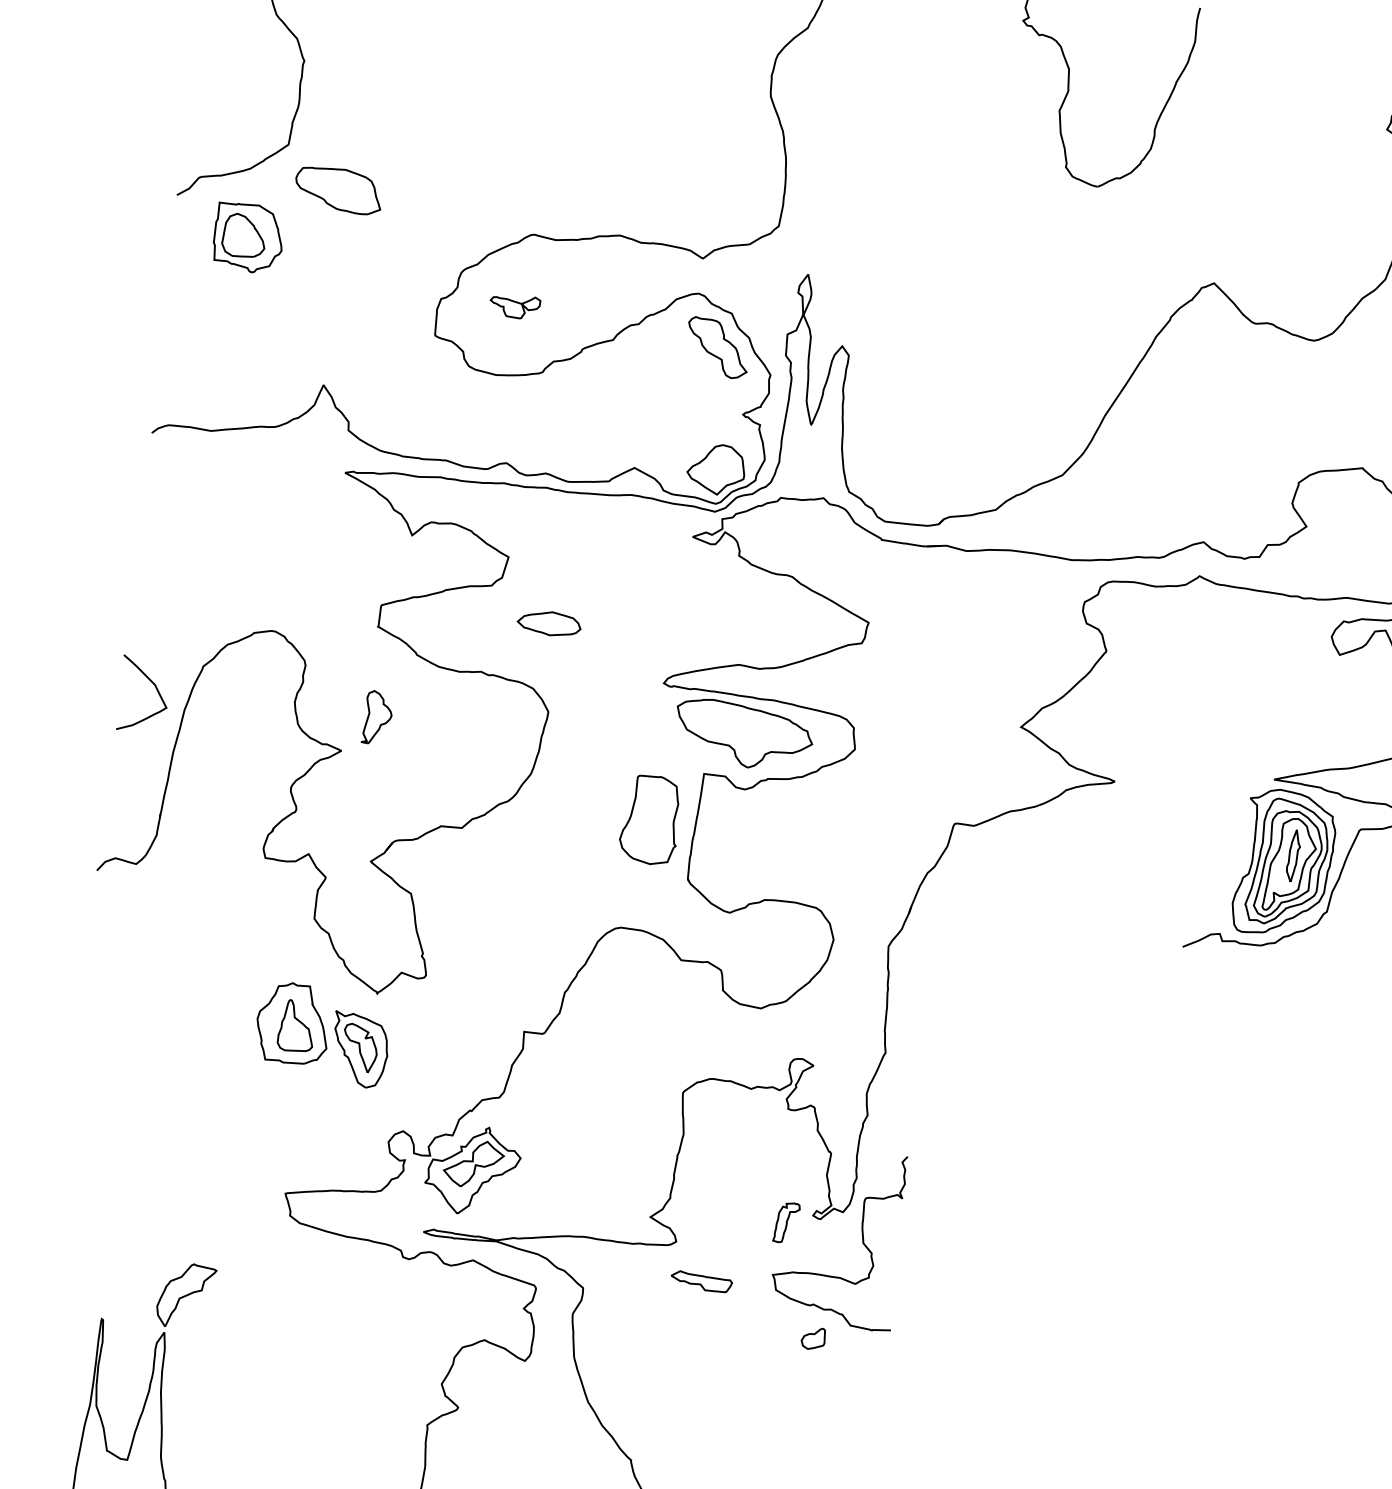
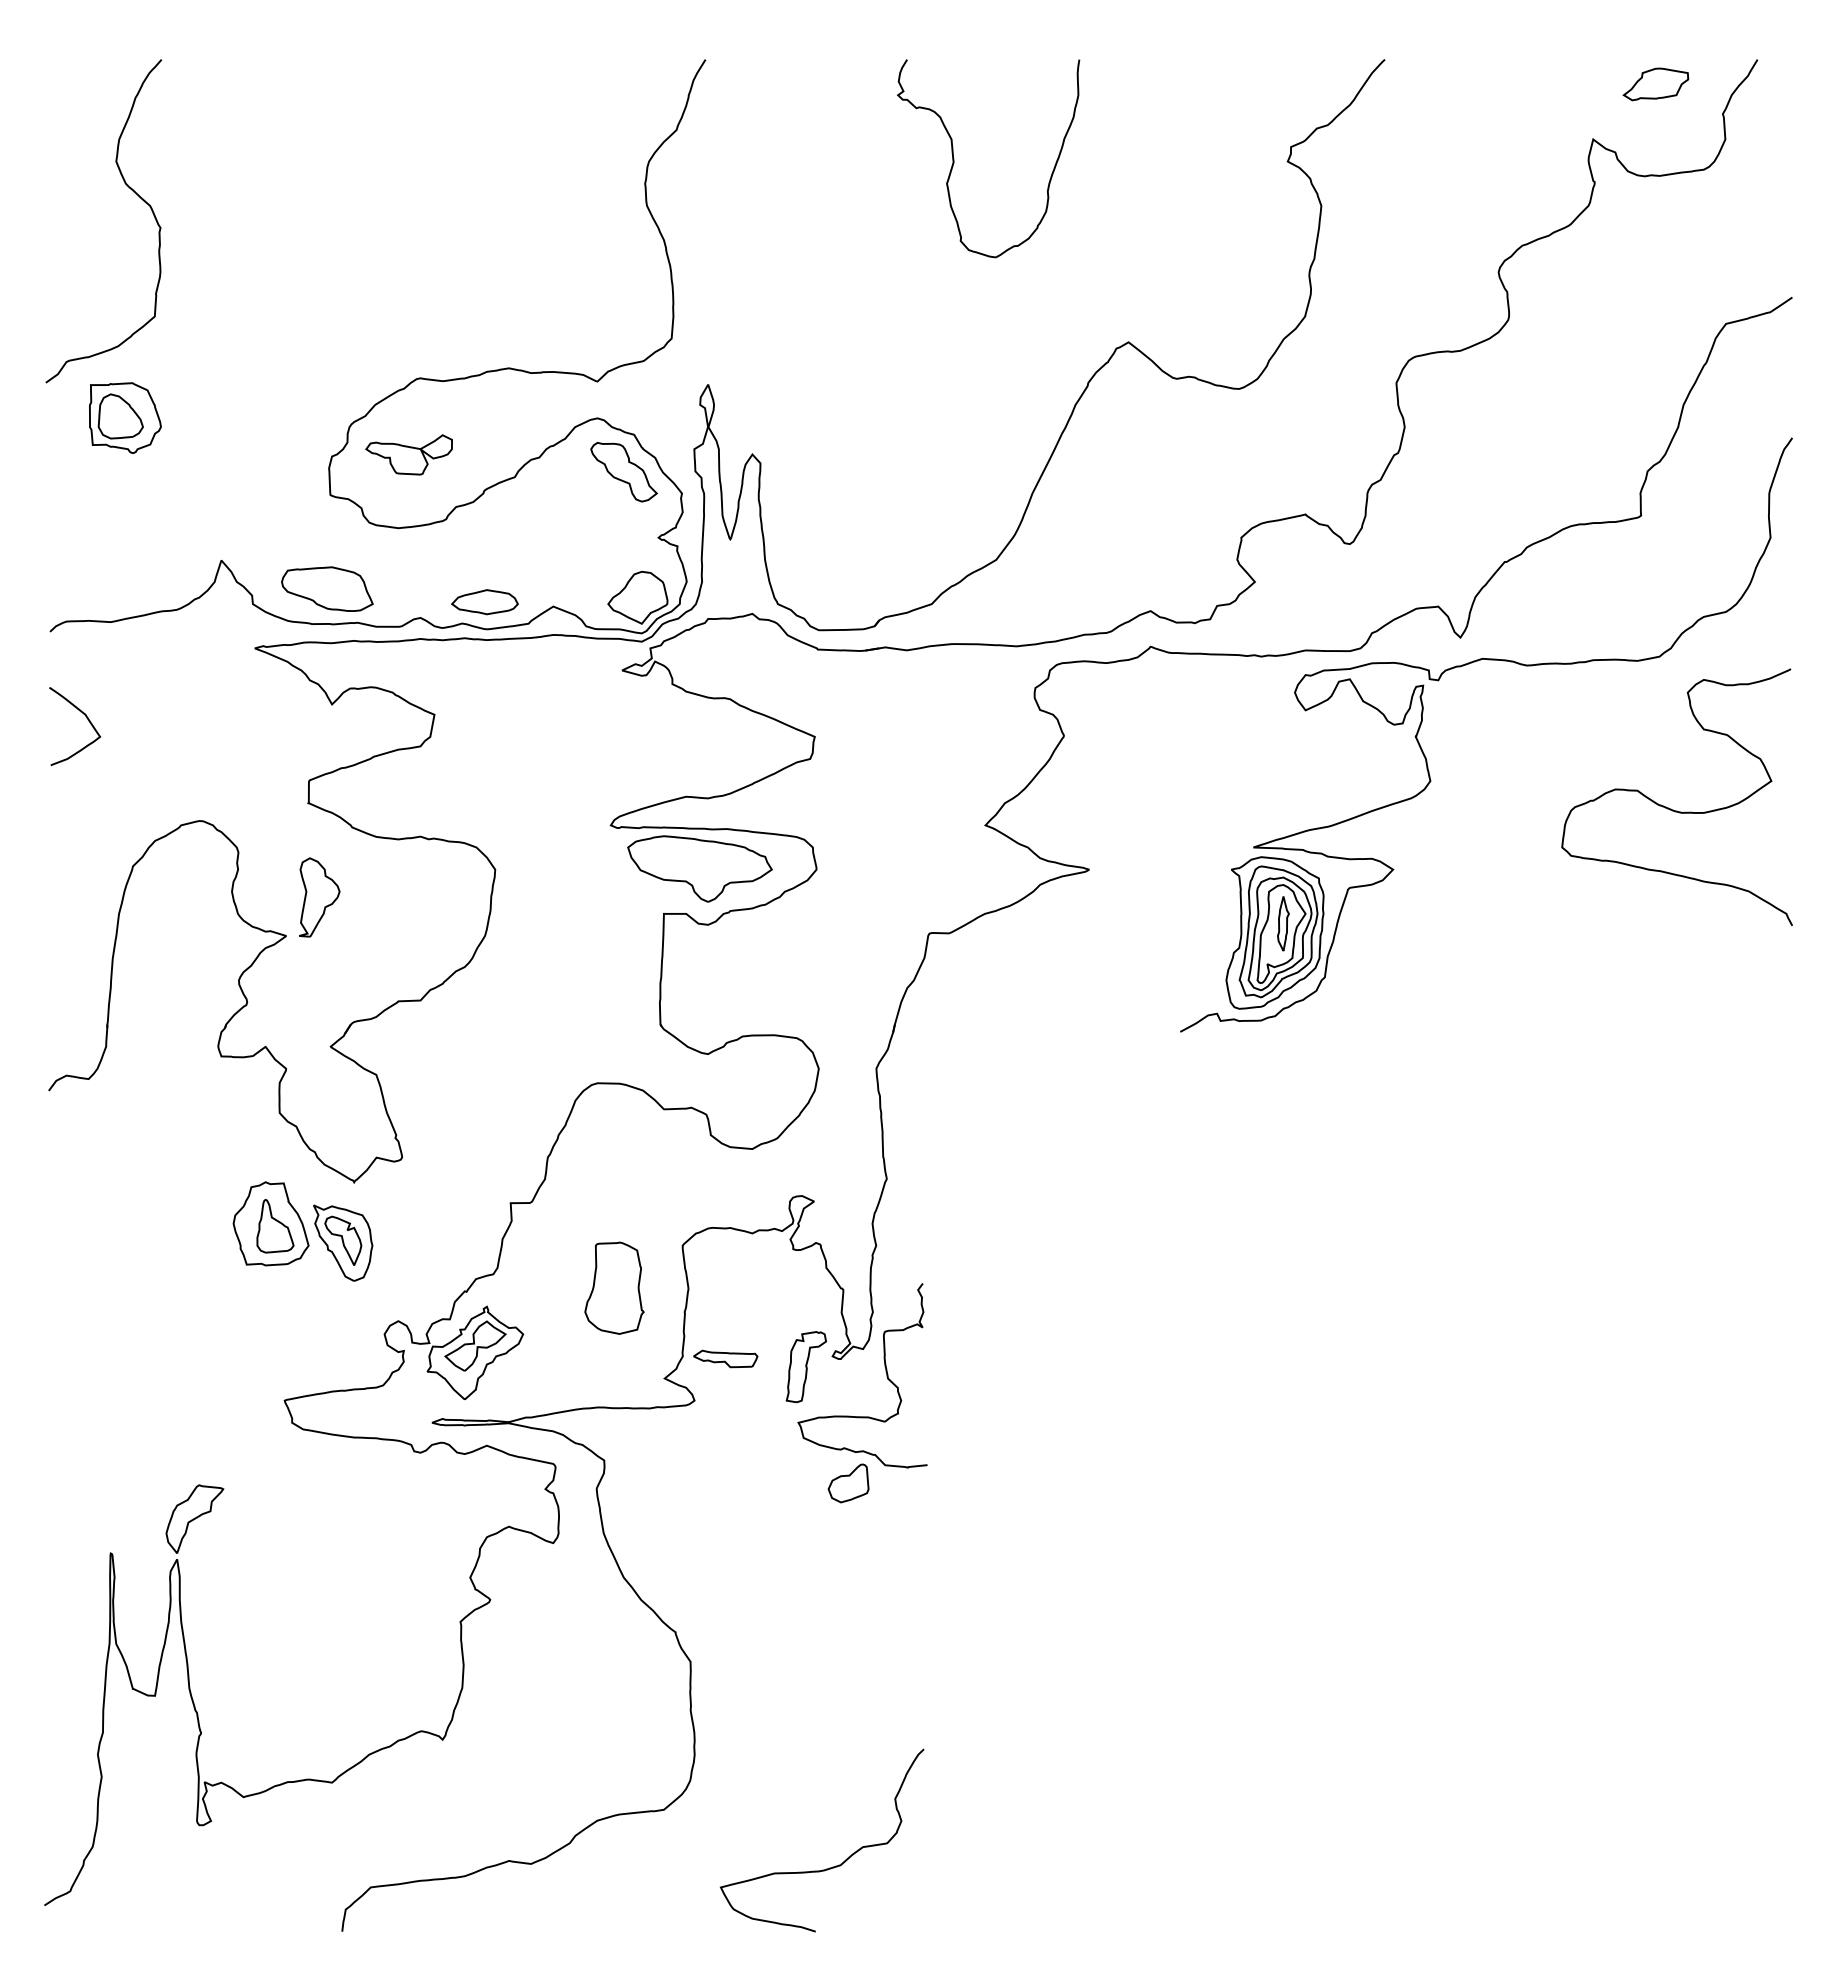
part: (338, 189) -> (327, 588), moved
part: (514, 305) -> (408, 454), size x1.67
part: (548, 623) -> (484, 602), moved
curve: (155, 688) -> (86, 718), moved
part: (377, 717) -> (319, 897), size x1.43
part: (650, 819) -> (614, 1287), moved
part: (785, 1223) -> (805, 1367), size x1.67
part: (701, 1281) -> (725, 1358), moved
part: (813, 1338) -> (848, 1483), size x1.67

